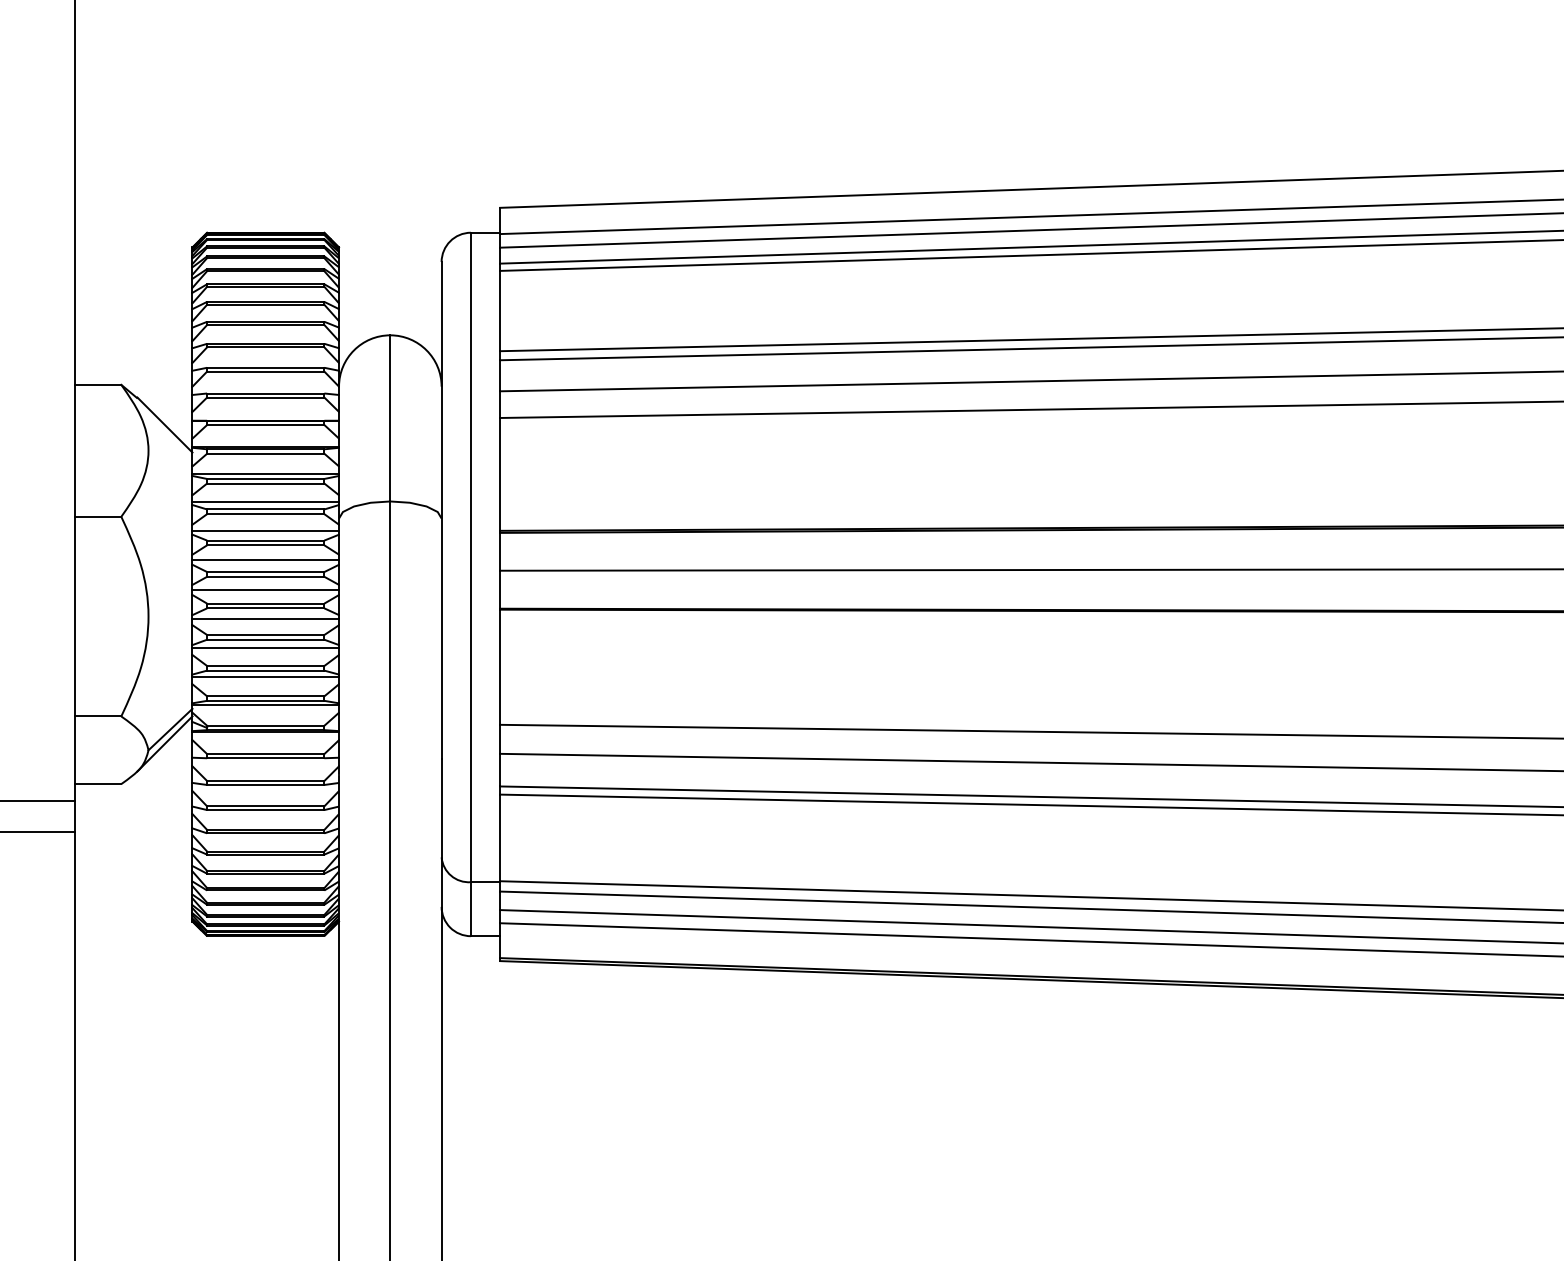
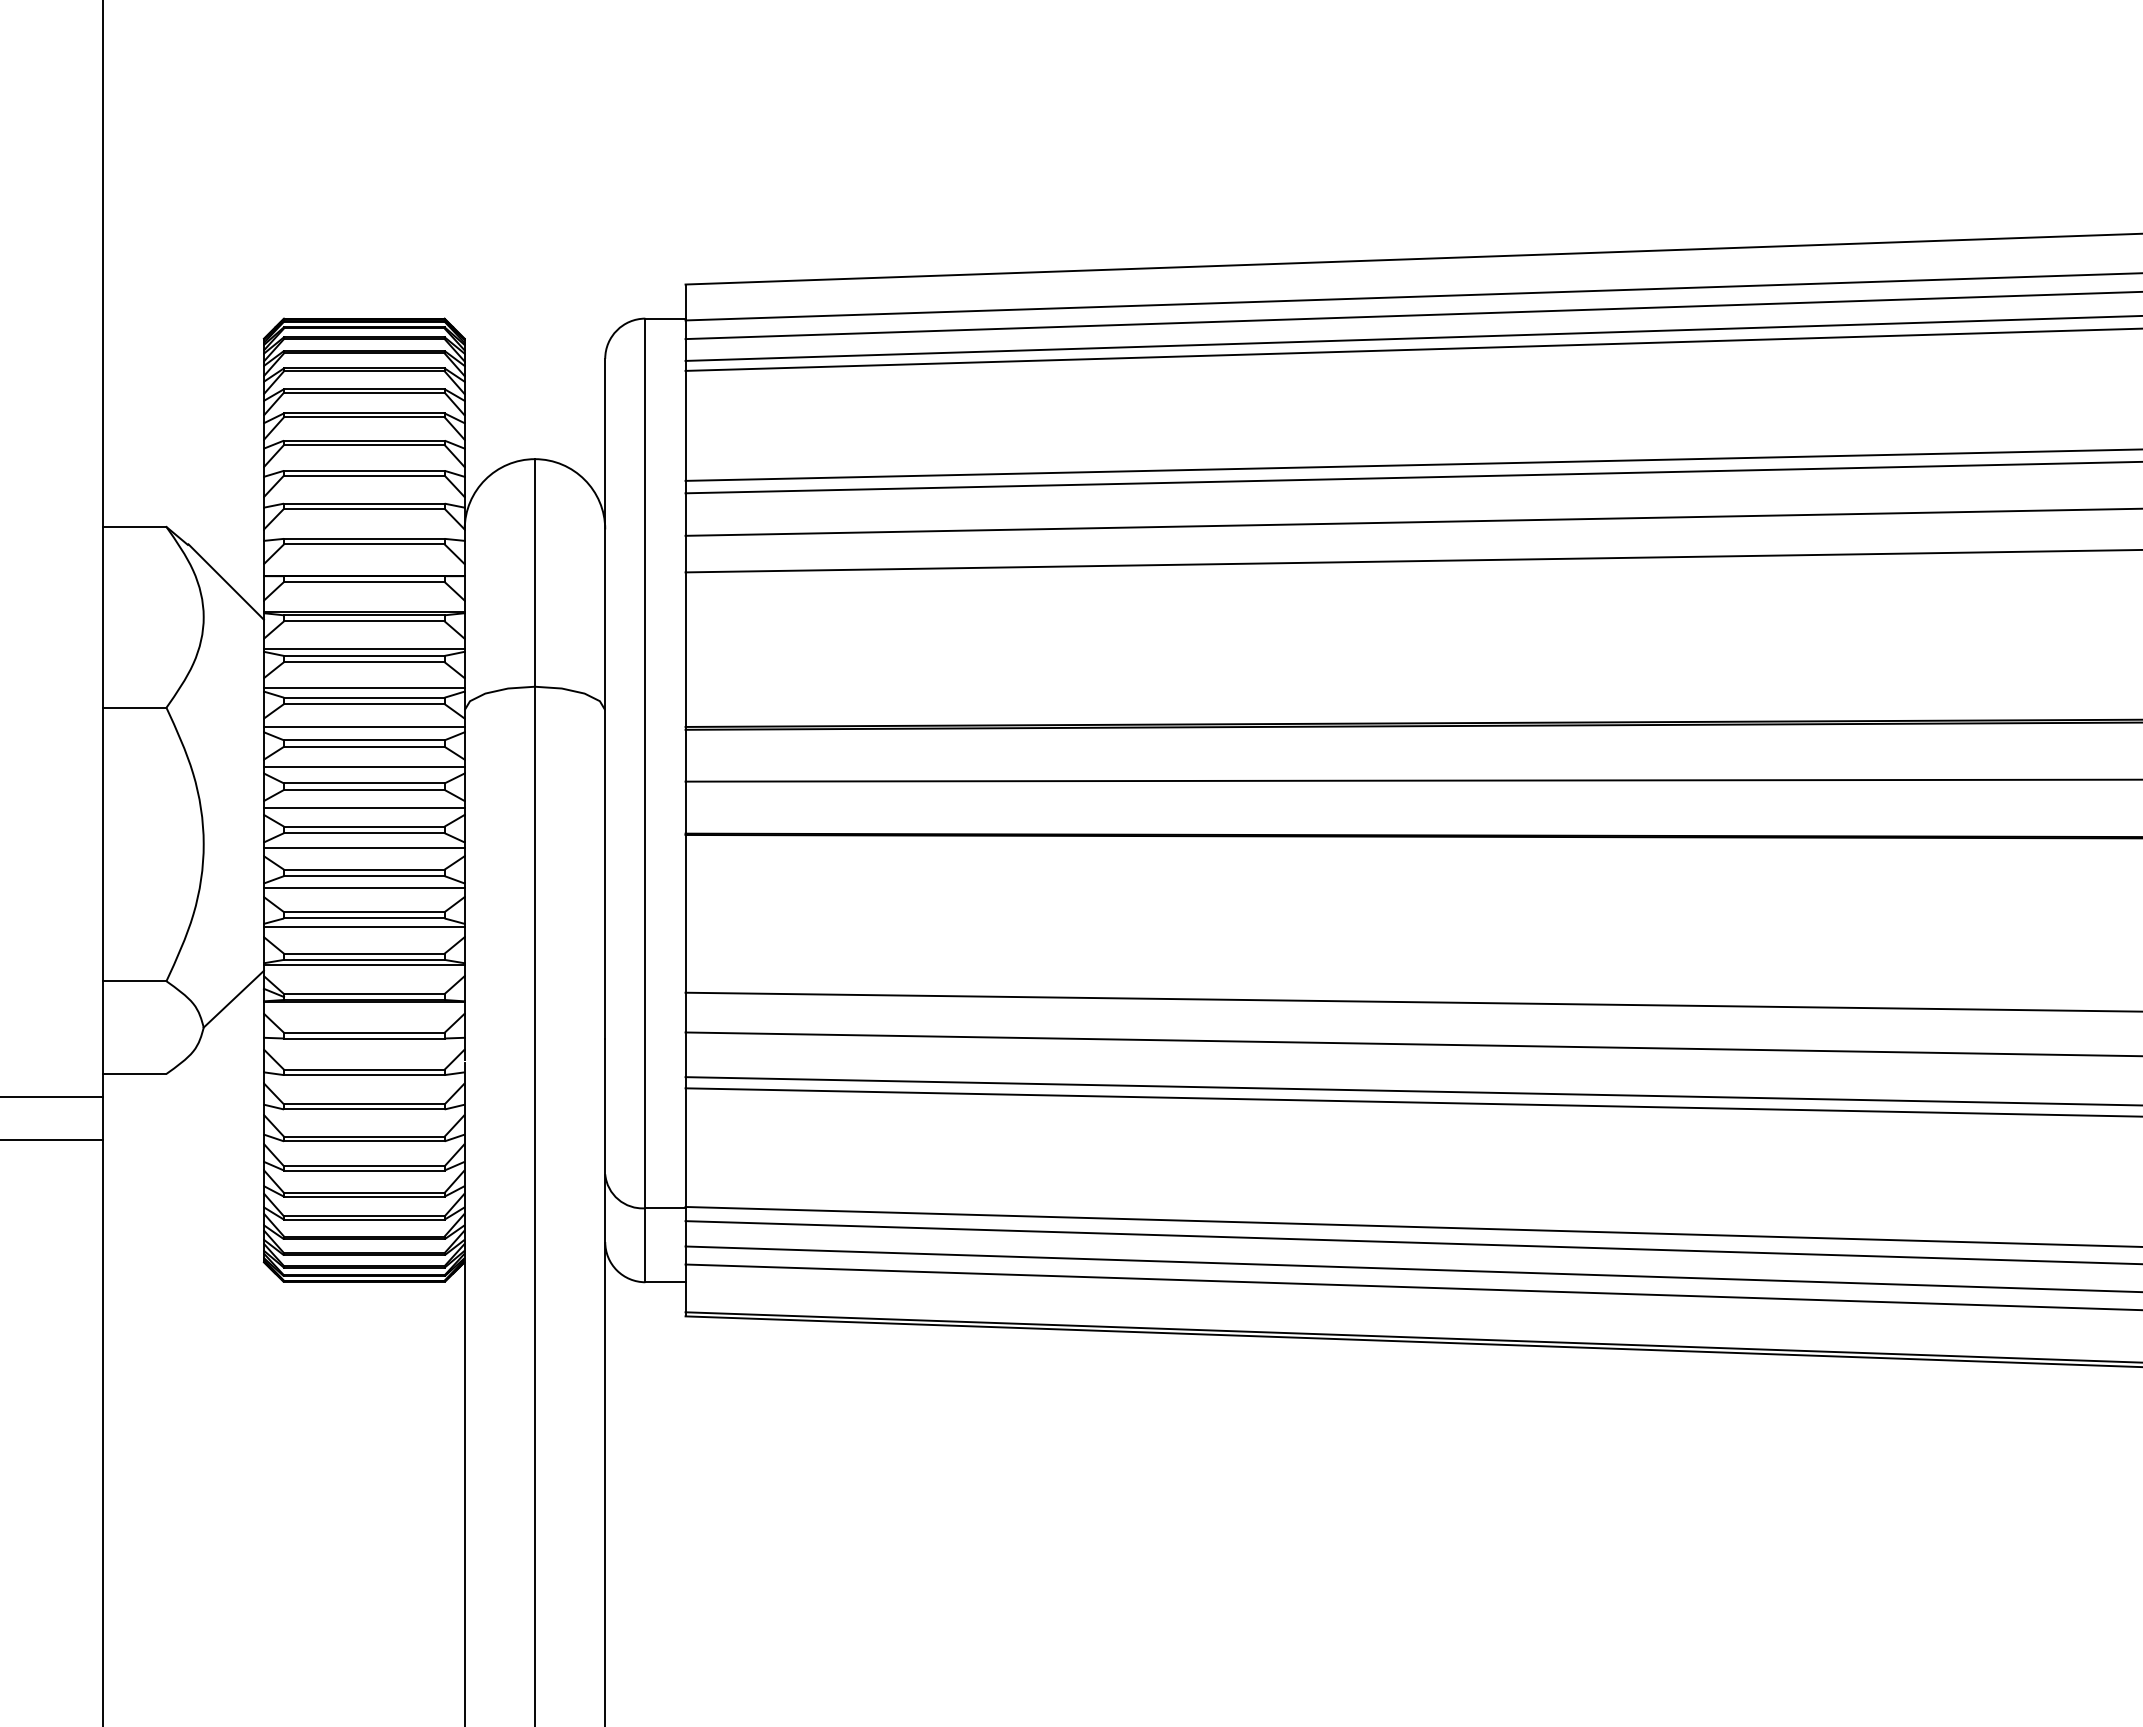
line: (164, 743) -> (225, 1018), removed

